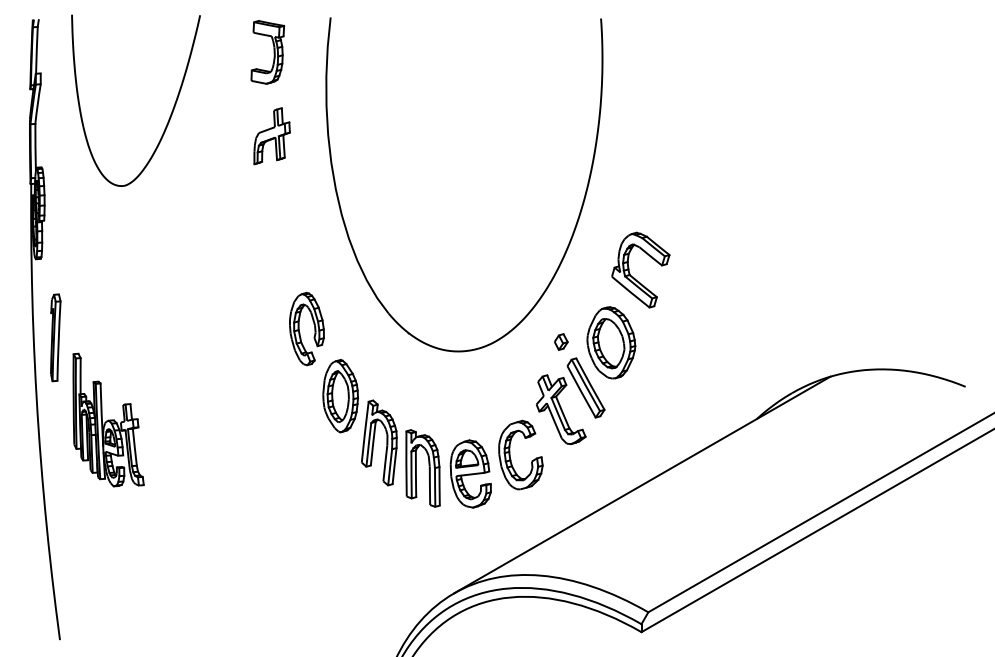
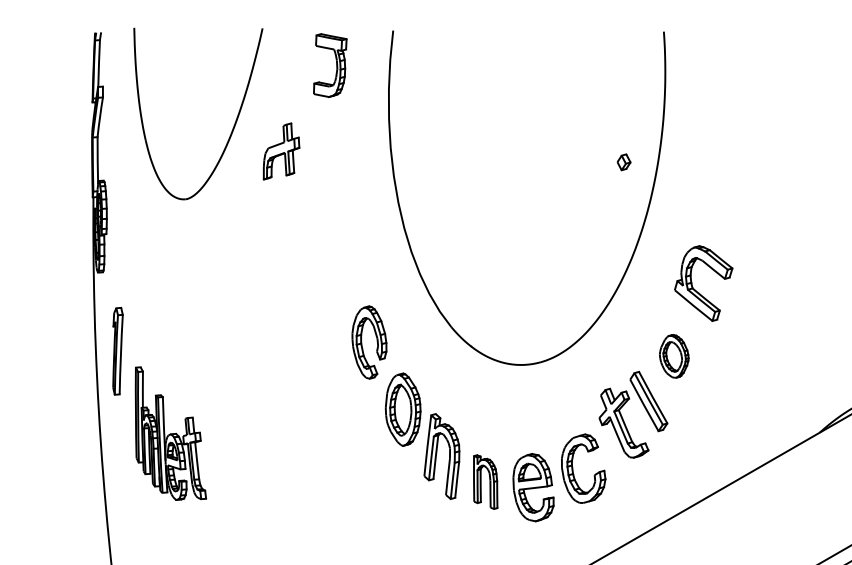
part: (271, 136) -> (280, 151), moved
part: (561, 341) -> (624, 161), moved
part: (611, 342) -> (674, 355), size x0.6
part: (422, 468) -> (485, 482), size x0.7

